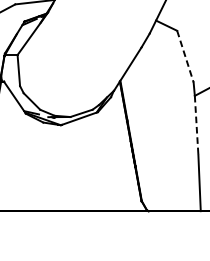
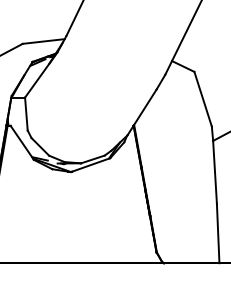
line: (185, 56) -> (203, 99), dashed -> solid
line: (197, 125) -> (215, 172), dashed -> solid

